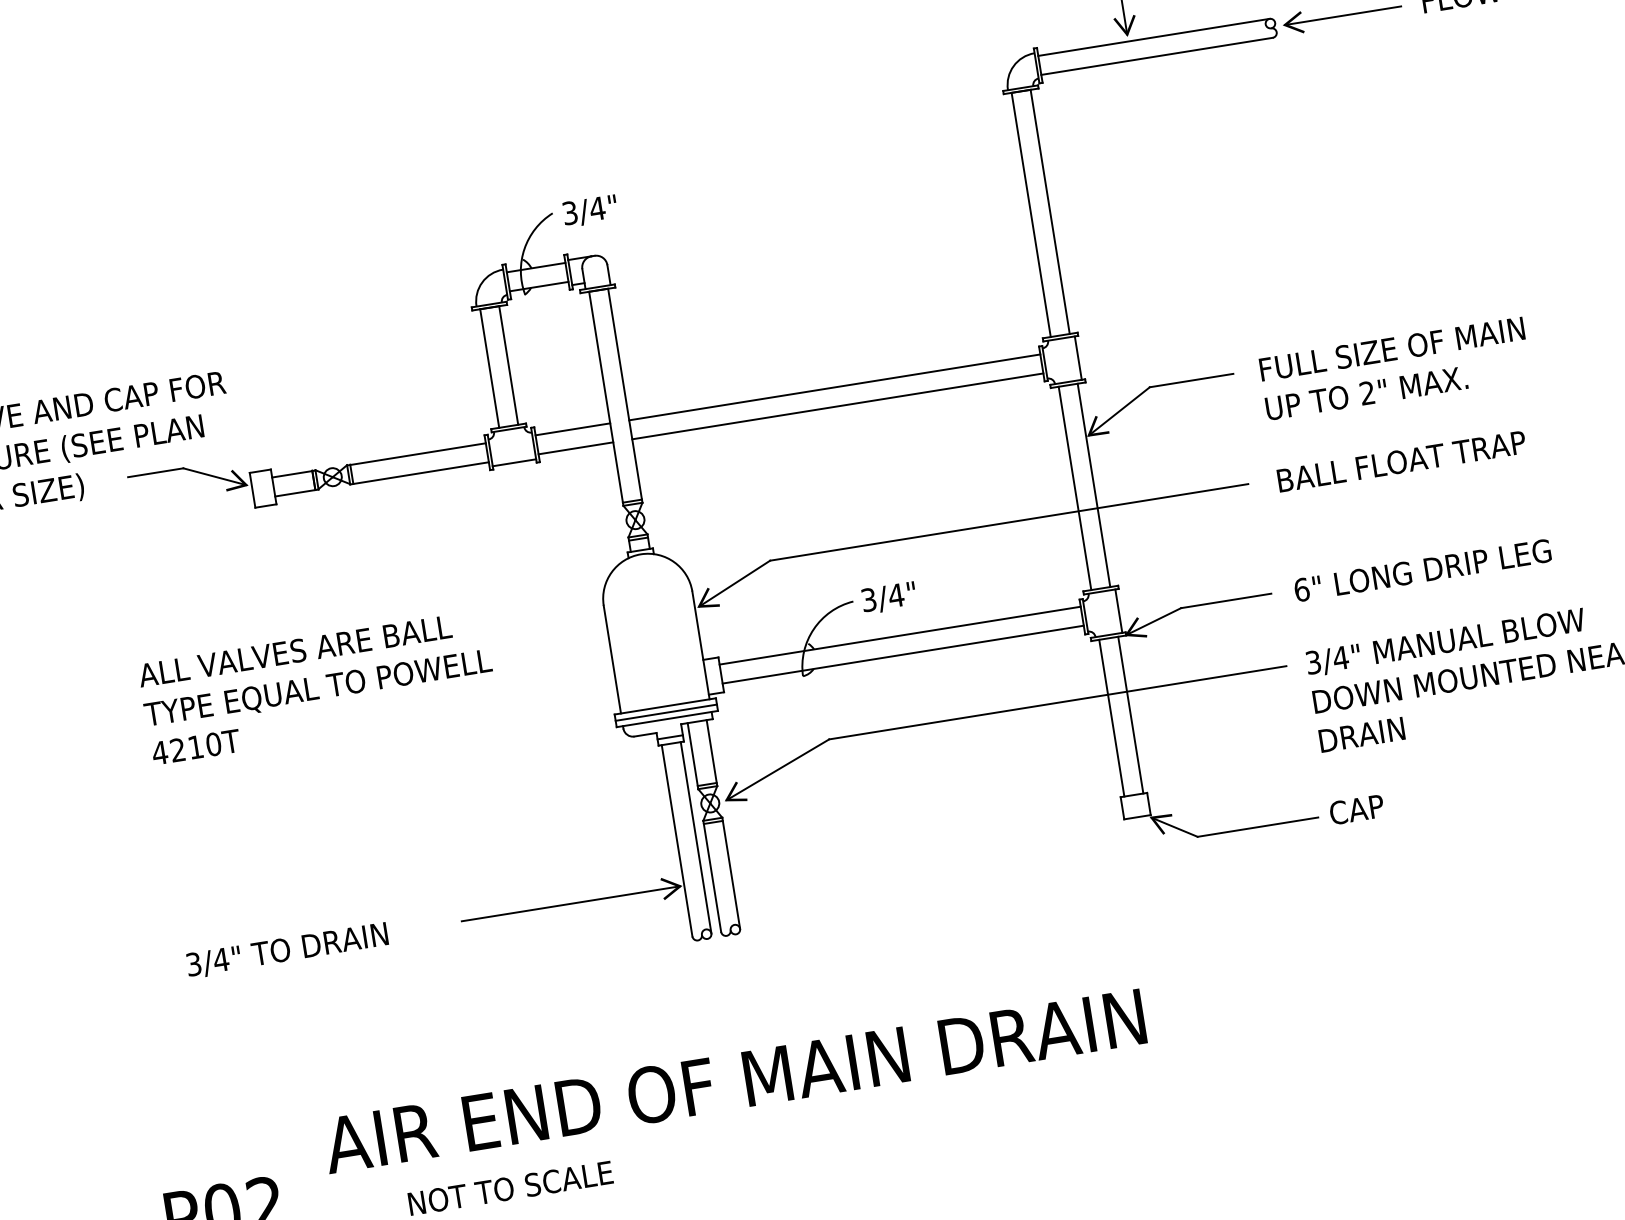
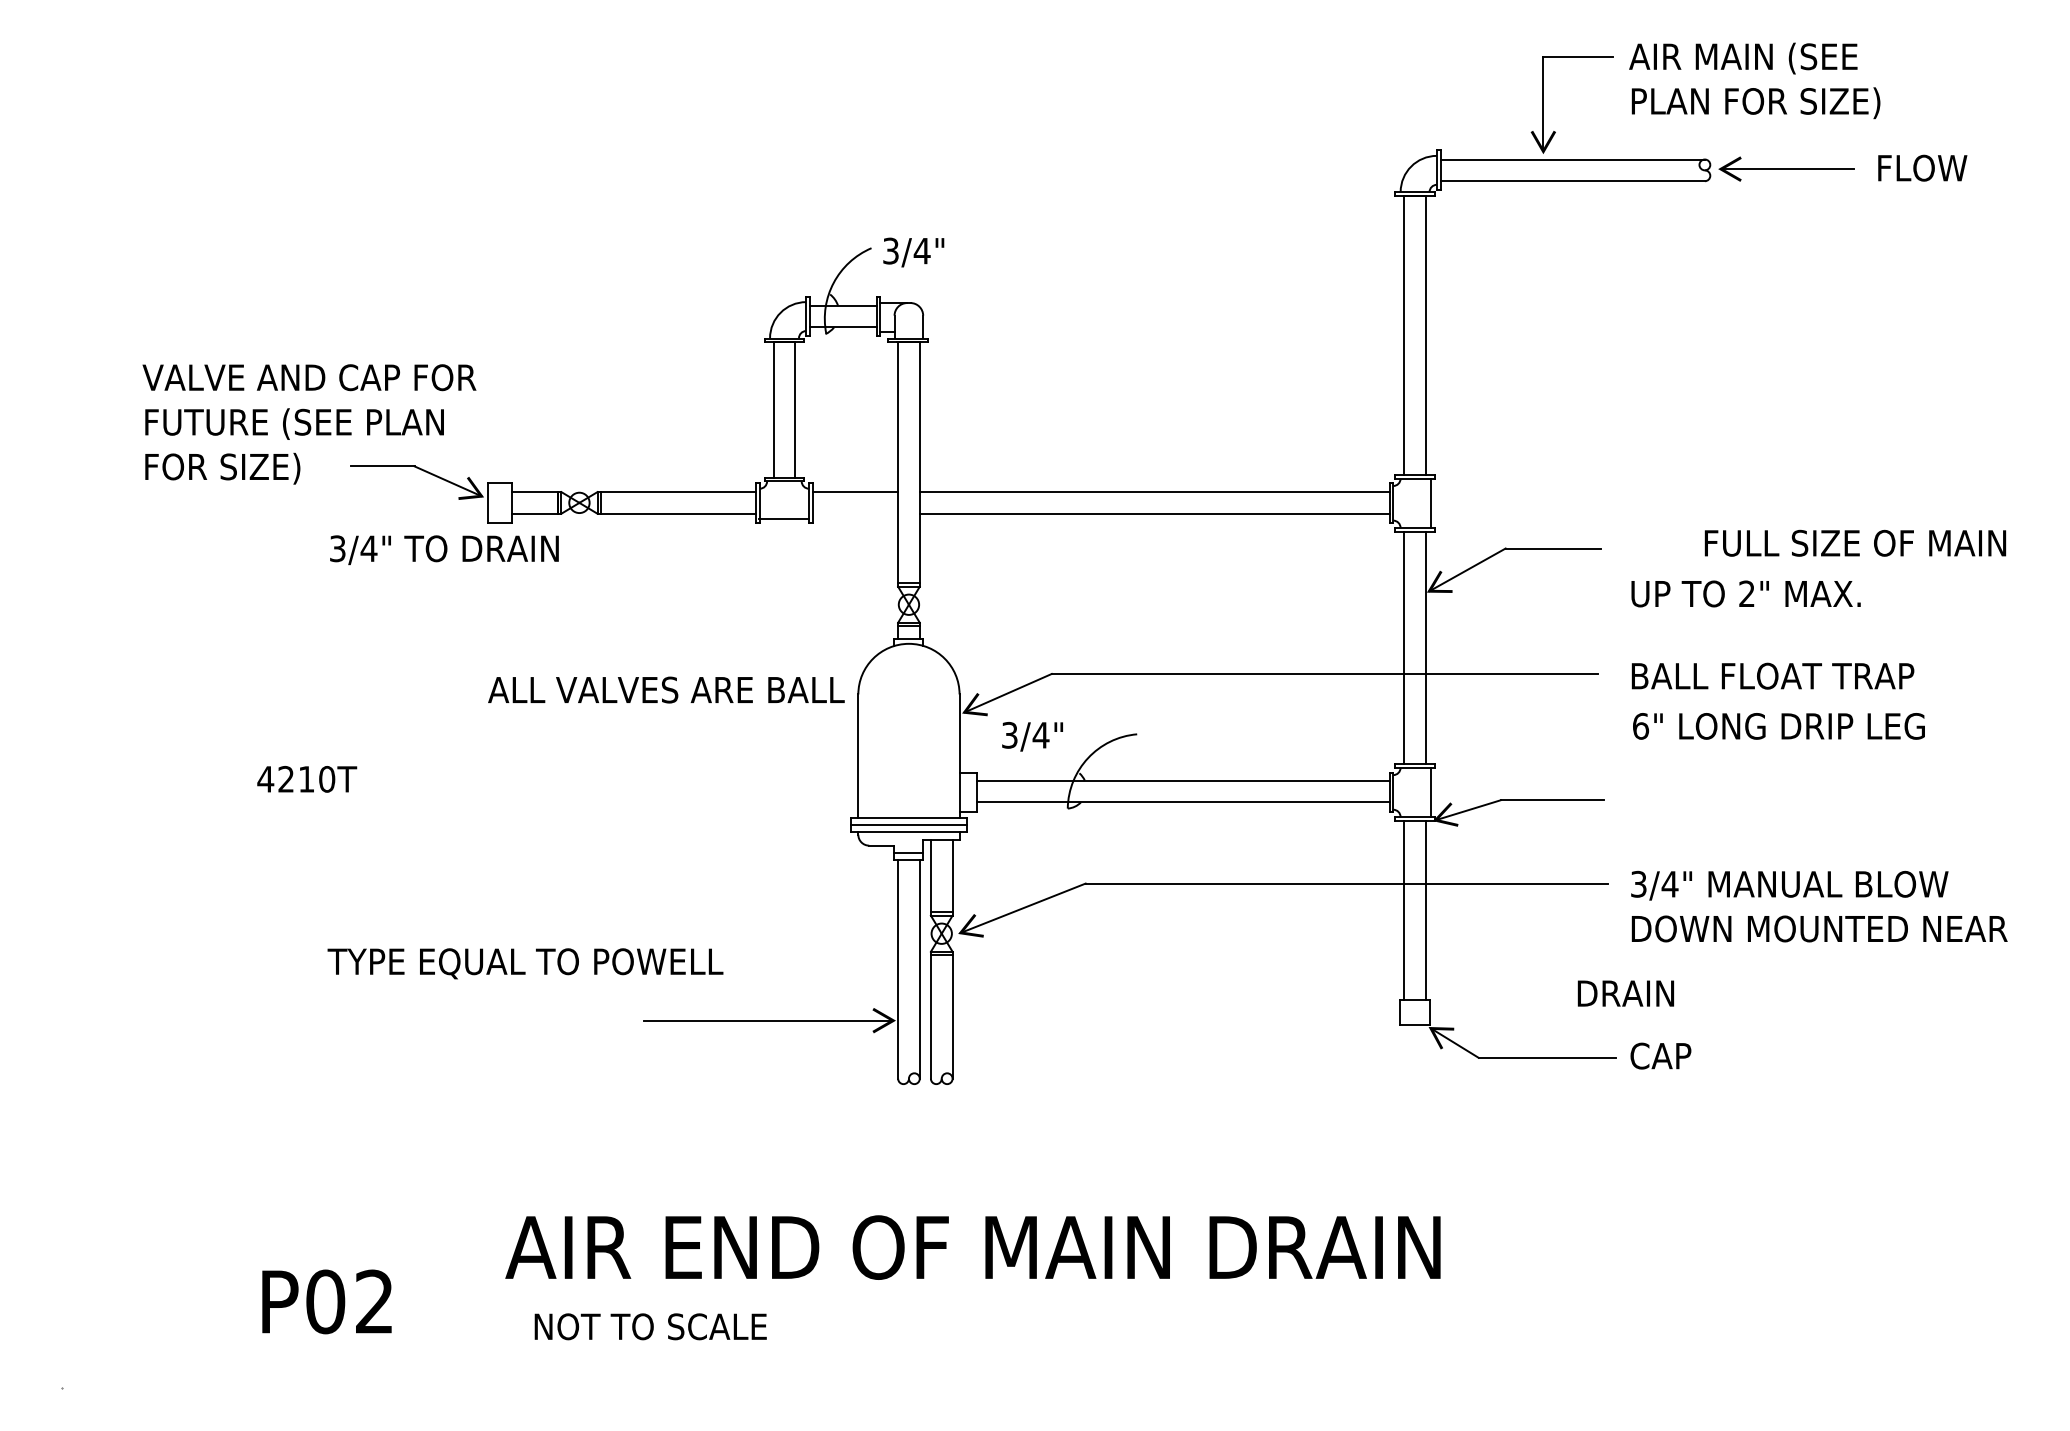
text: (1392, 348) -> (1855, 542), moved
line: (576, 448) -> (855, 514), removed
text: (1422, 570) -> (1778, 726), moved
text: (888, 597) -> (1032, 736), moved
text: (295, 650) -> (666, 689), moved
text: (318, 689) -> (525, 963), moved
text: (1361, 734) -> (1625, 993), moved
text: (196, 747) -> (307, 779), moved
text: (287, 950) -> (444, 550), moved
text: (733, 1081) -> (972, 1247), moved

